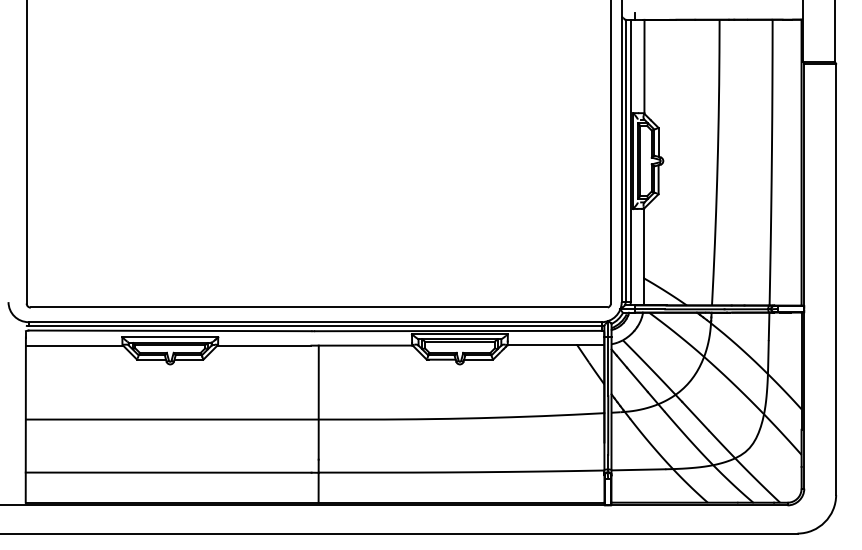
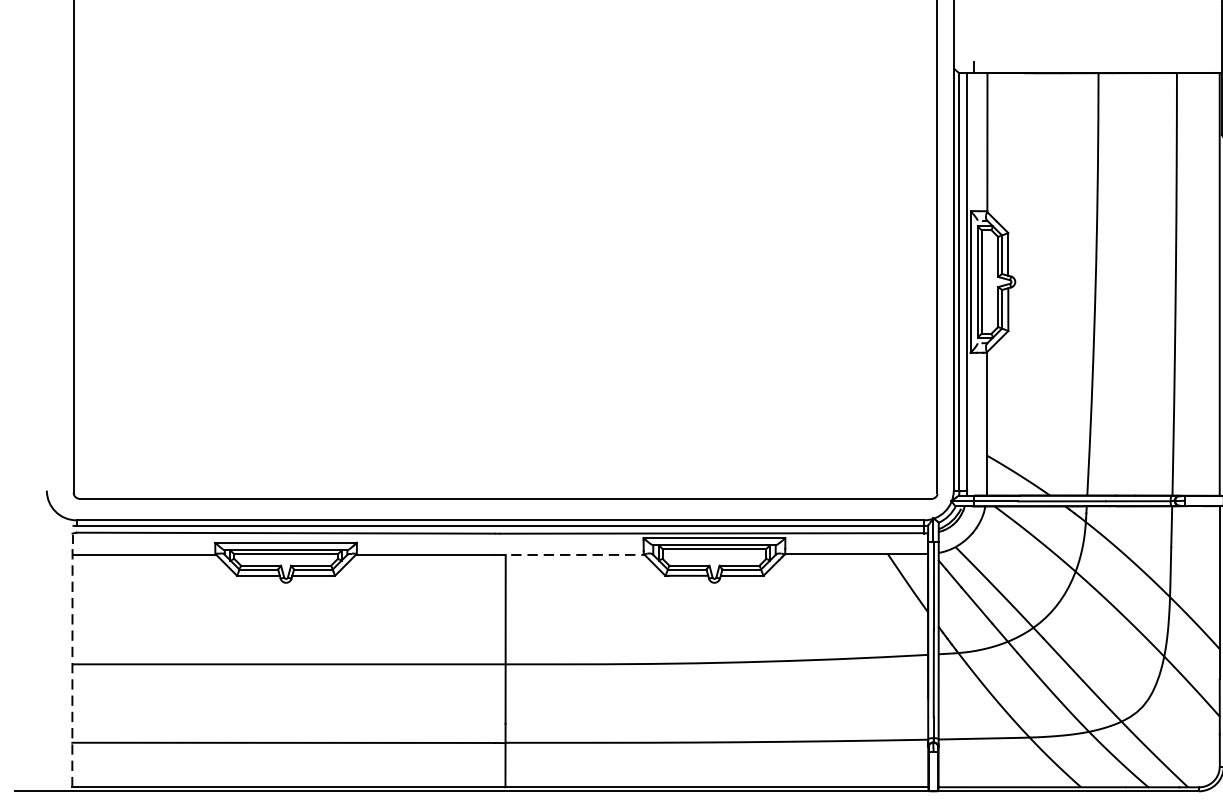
line: (362, 345) -> (570, 554), solid -> dashed
line: (25, 420) -> (71, 665), solid -> dashed

